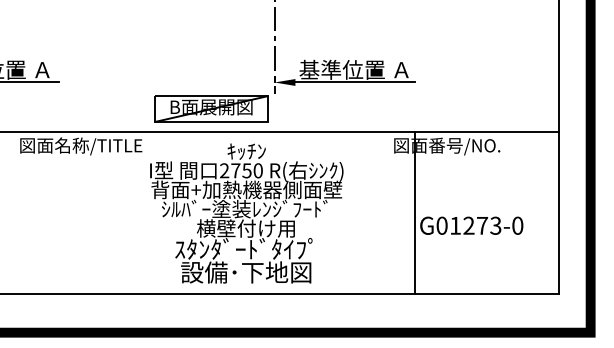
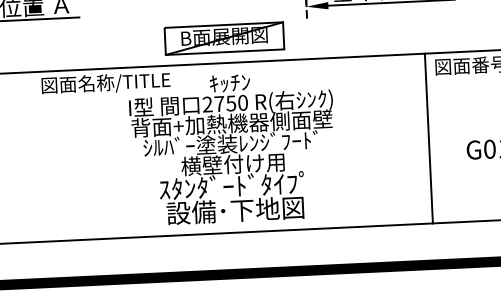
part: (211, 108) -> (224, 38), moved
line: (414, 212) -> (428, 138), moved
text: (246, 213) -> (232, 148), moved

